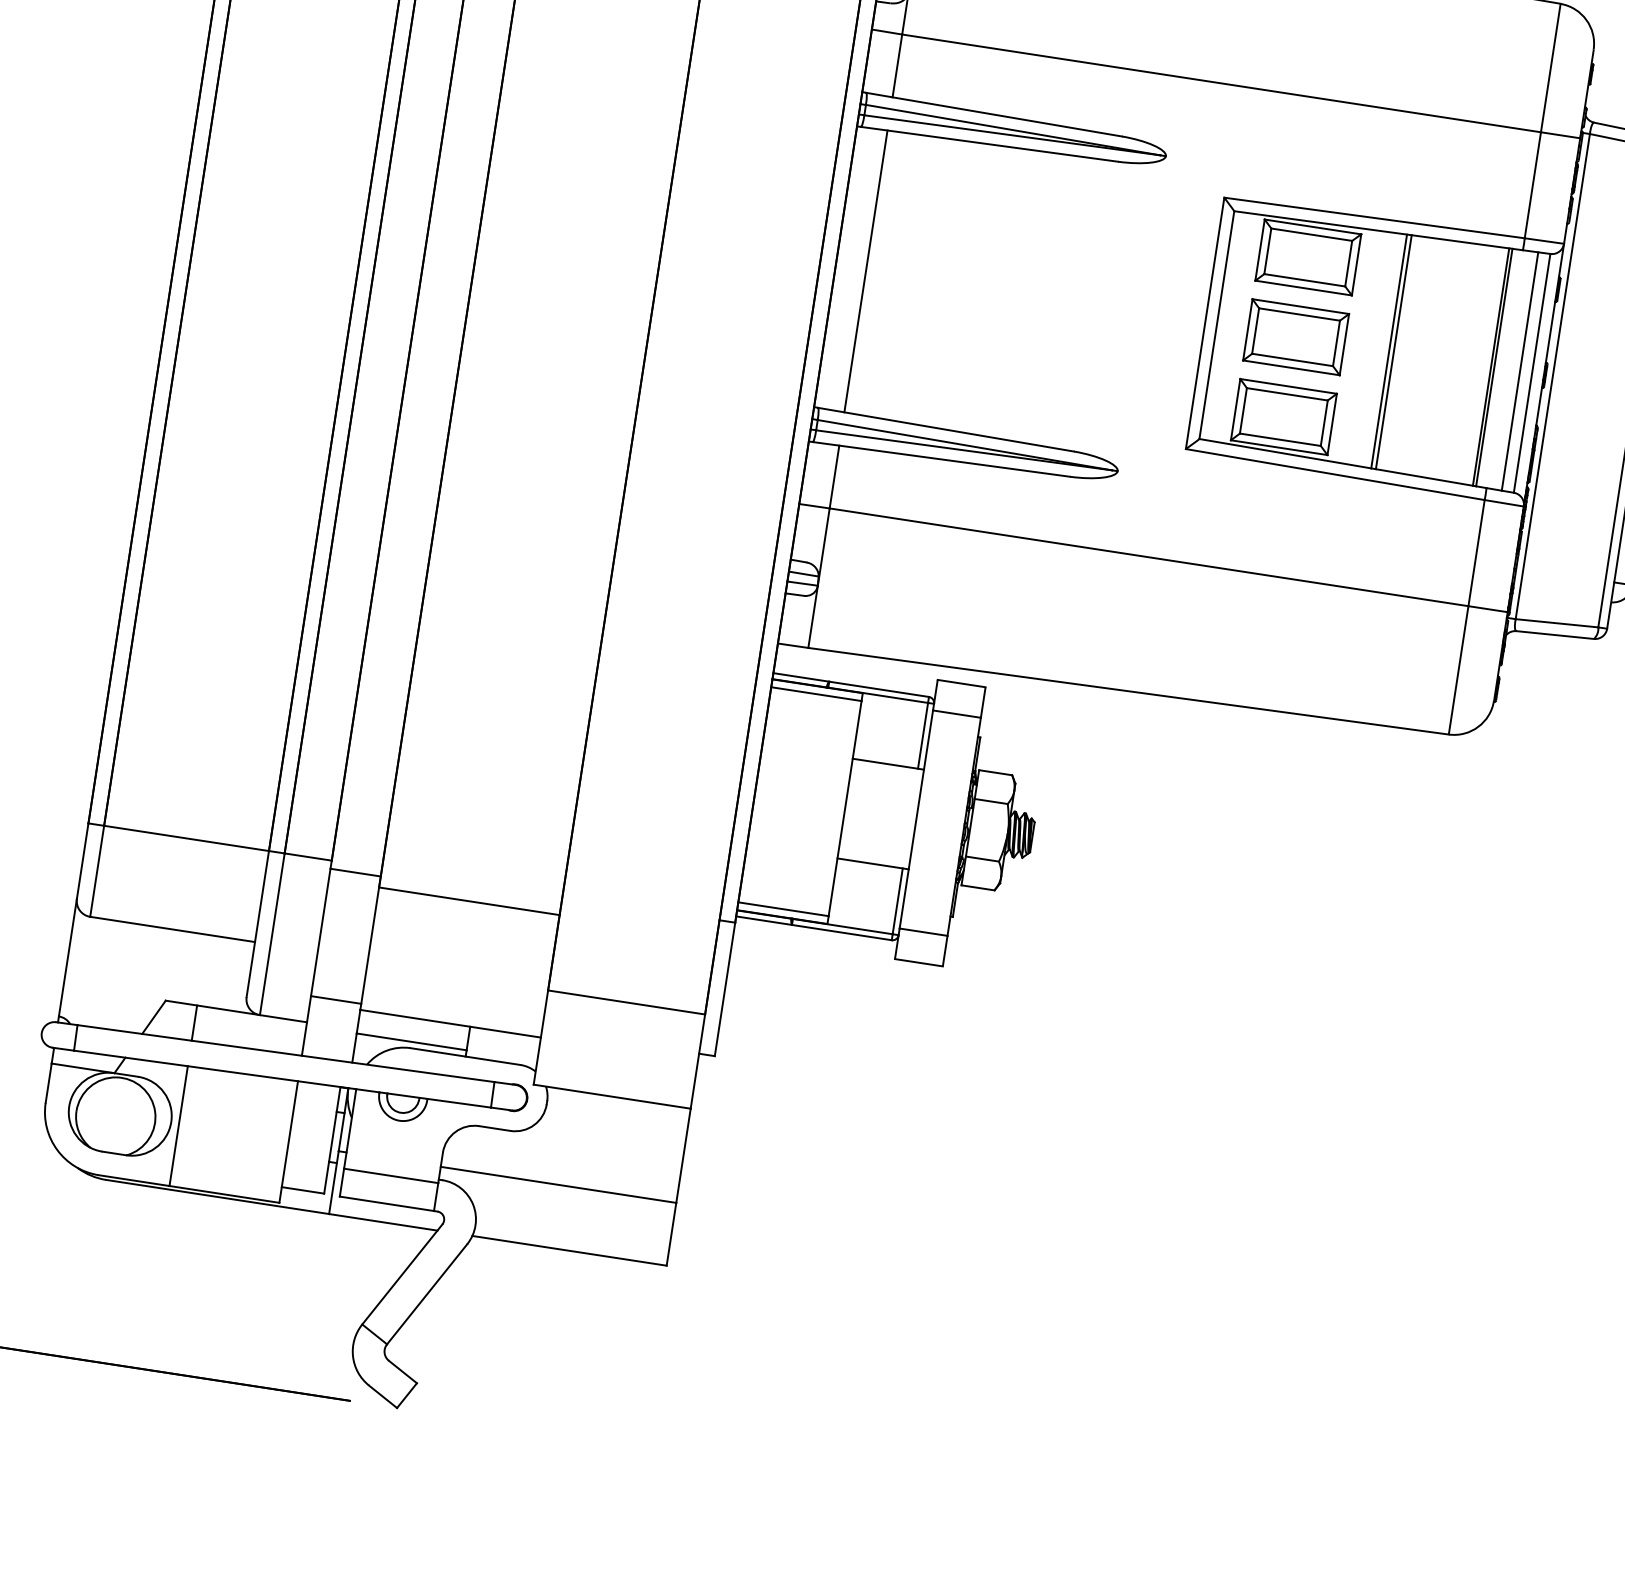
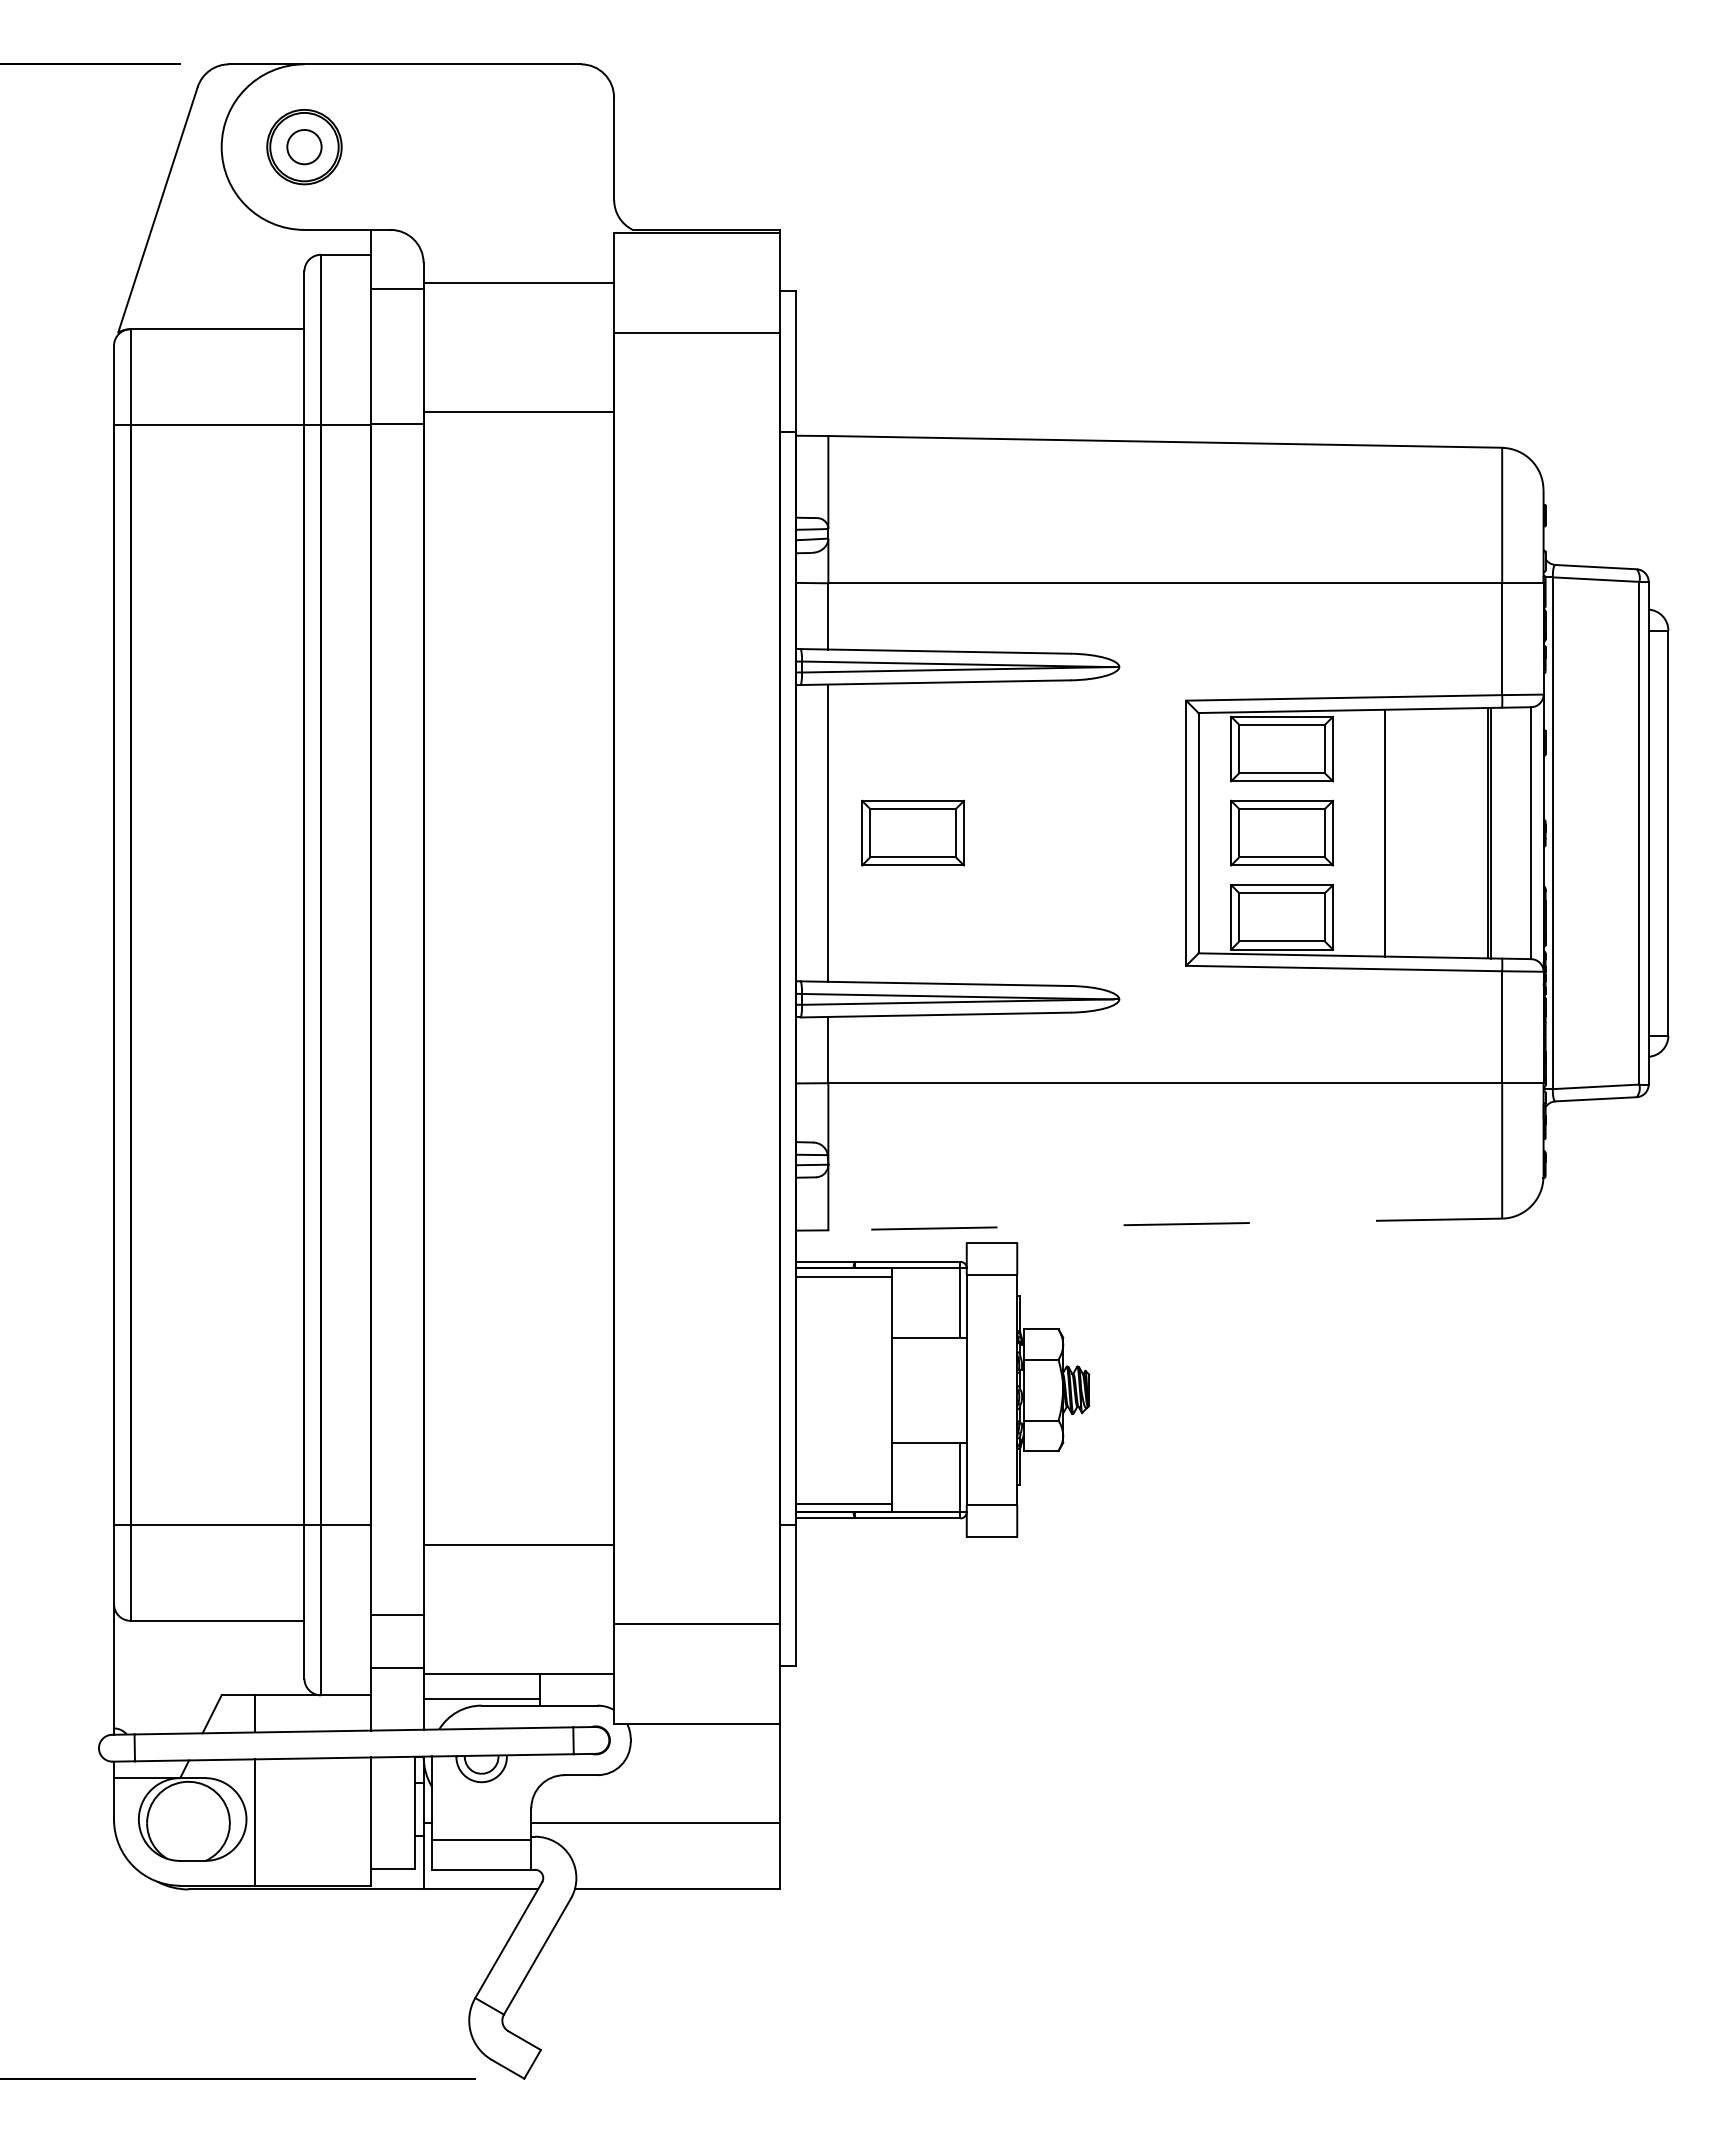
part: (946, 283) -> (913, 832), added
line: (1389, 350) -> (1380, 832), removed
line: (1520, 371) -> (1518, 833), removed
line: (1128, 691) -> (1165, 1224), solid -> dashed
line: (354, 872) -> (396, 1615), moved

